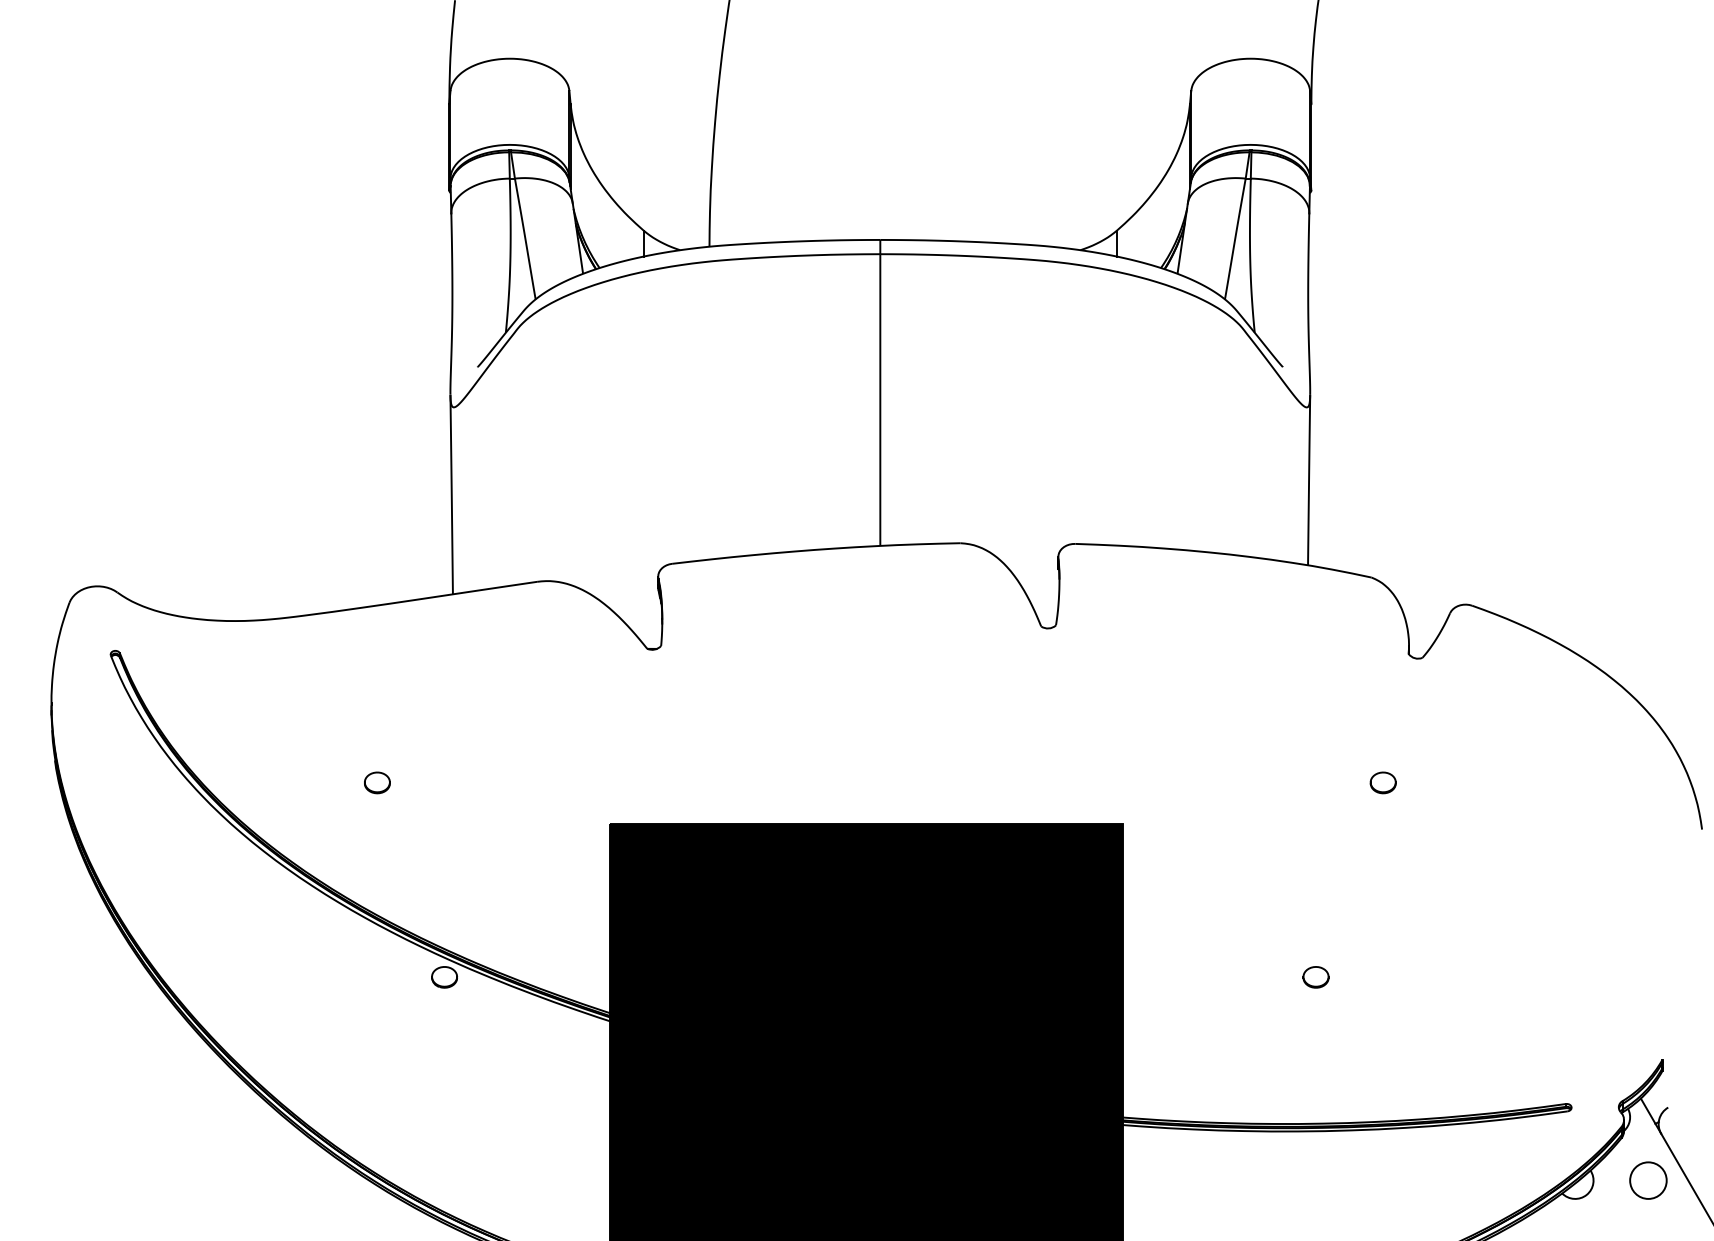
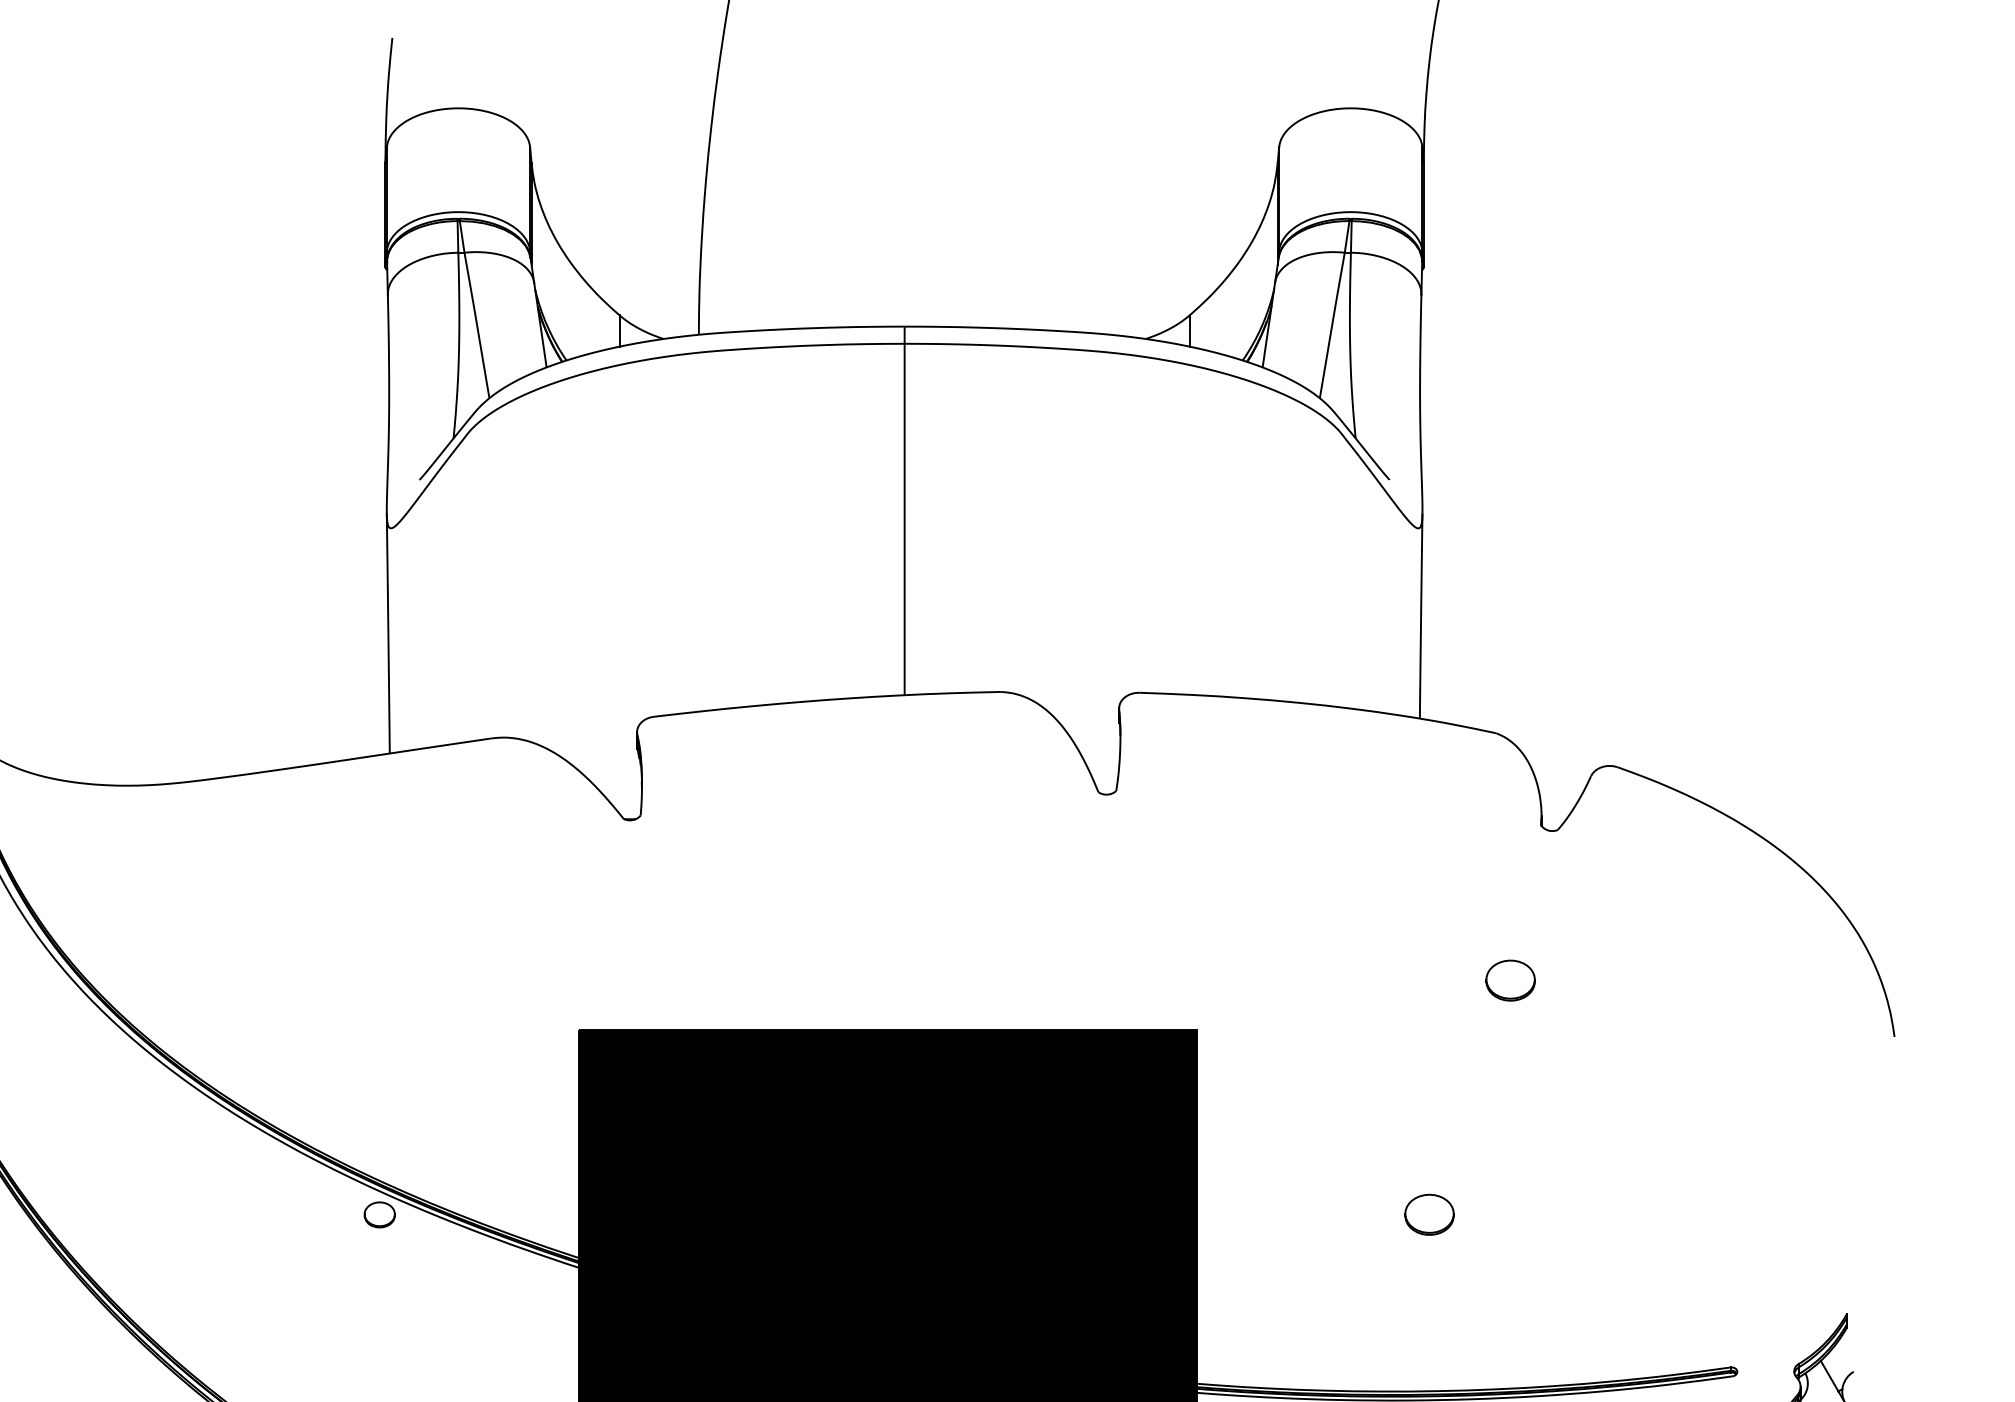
part: (377, 782) -> (298, 980), removed
part: (1382, 782) -> (1509, 980), size x1.6
part: (1315, 977) -> (1428, 1215), size x1.6

